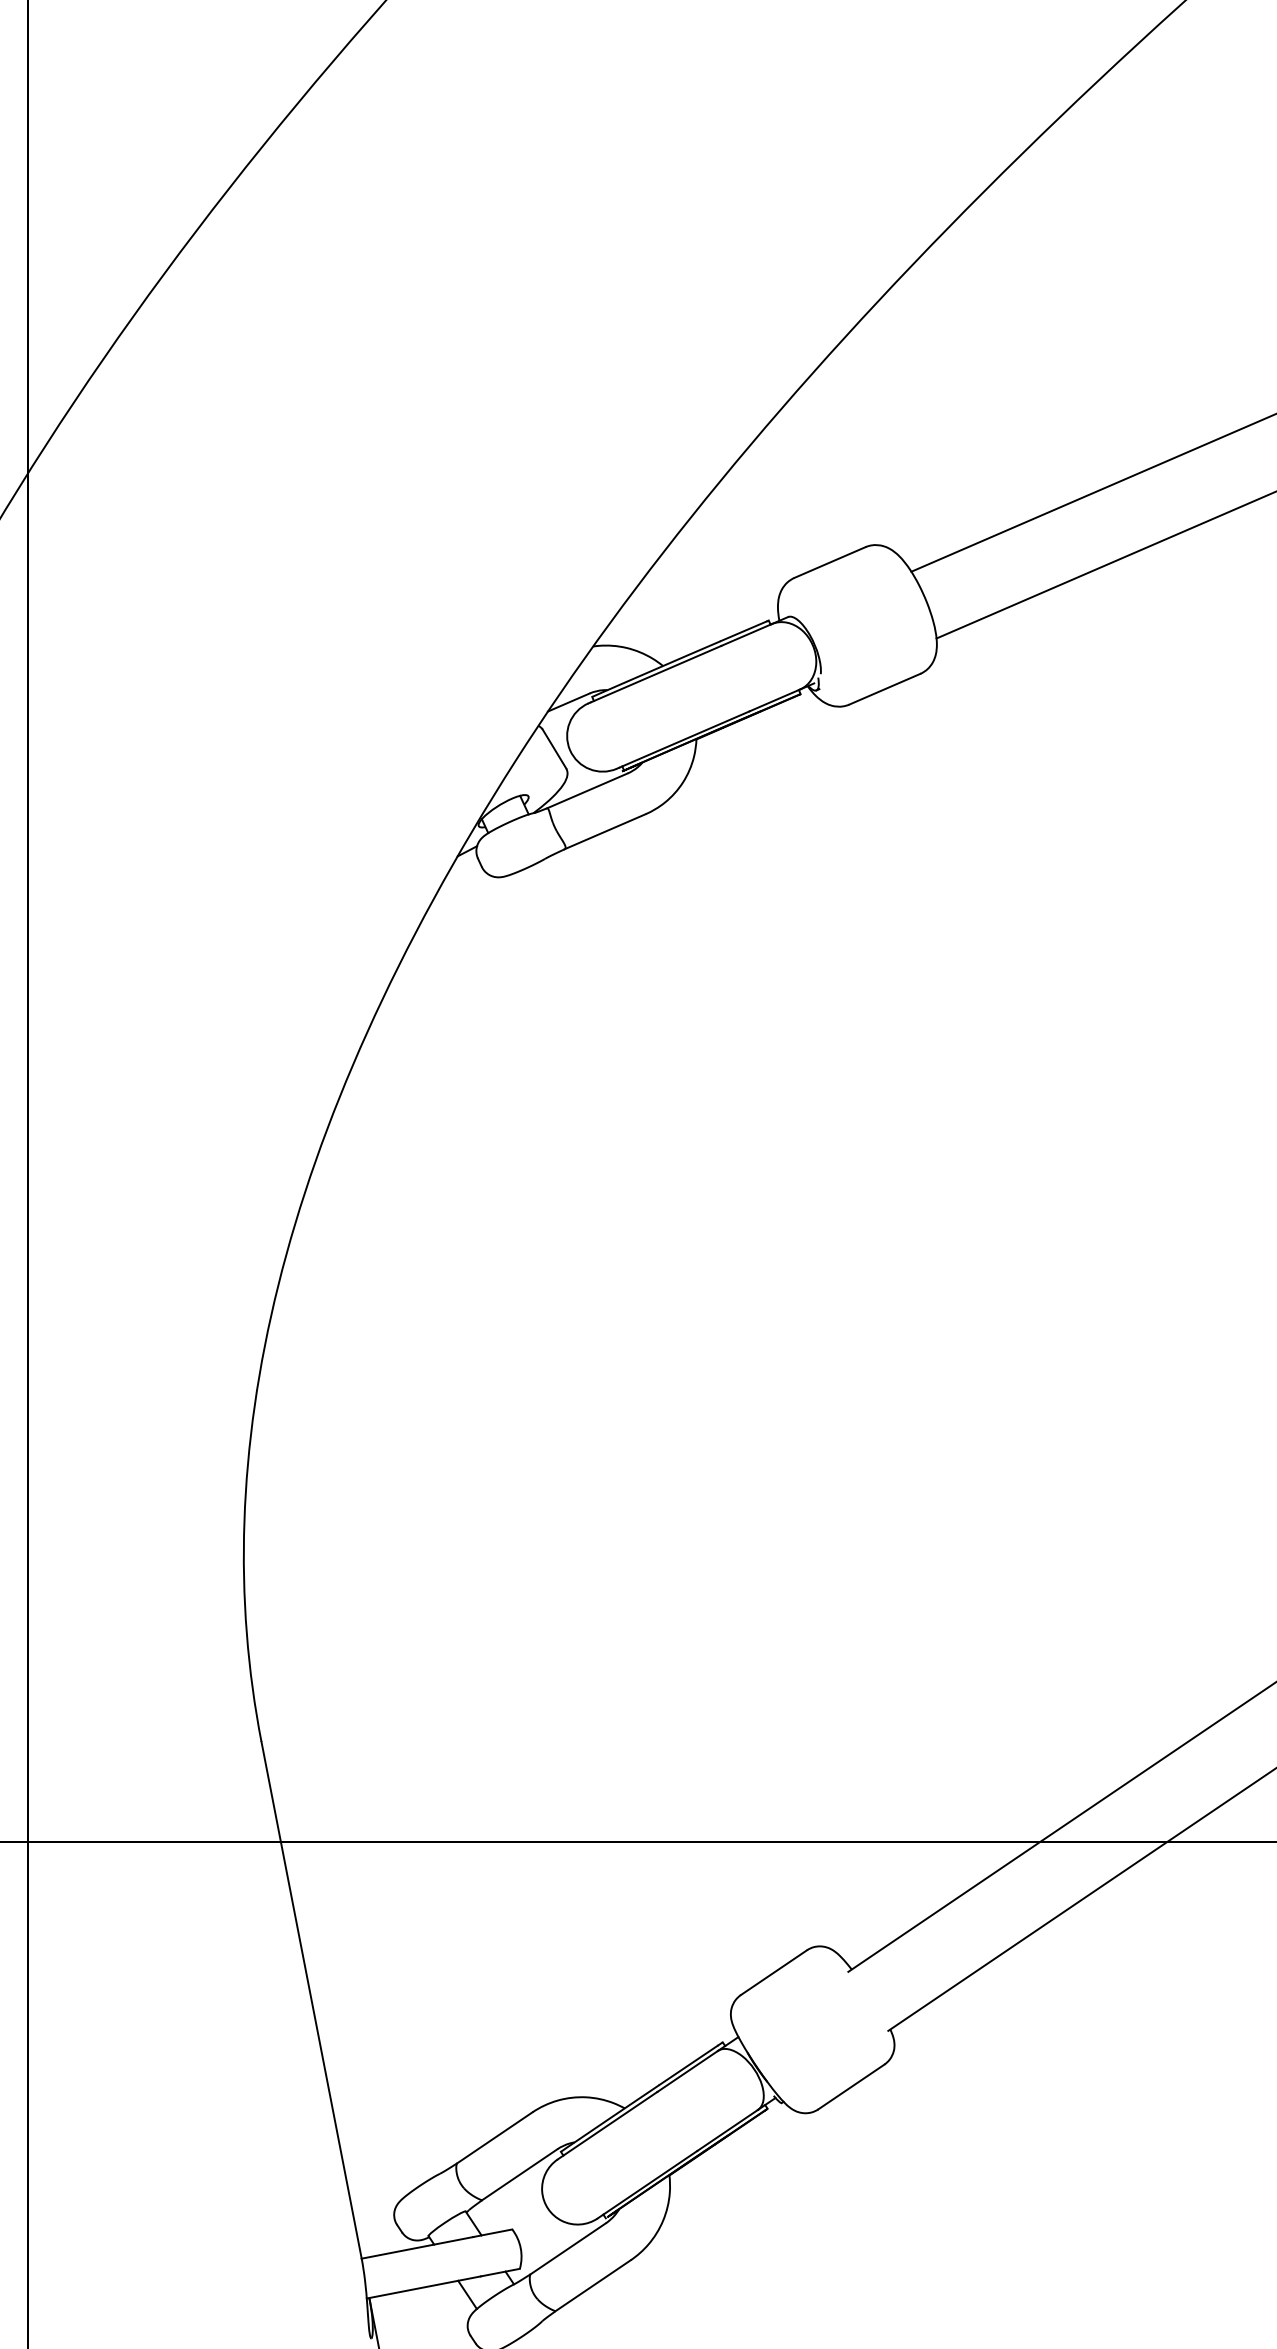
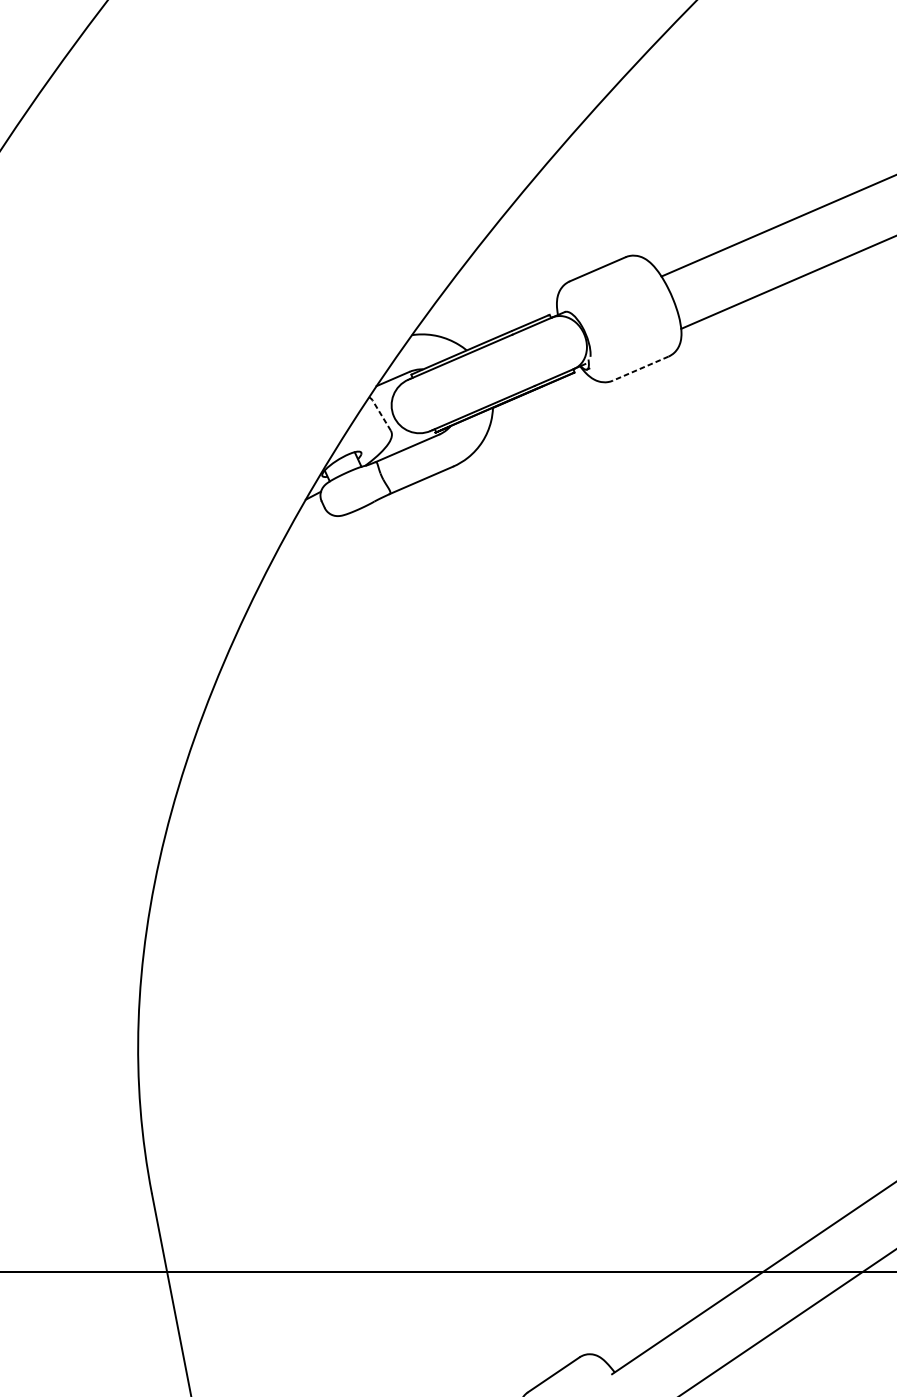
line: (884, 689) -> (640, 368), solid -> dashed
line: (554, 749) -> (381, 415), solid -> dashed

